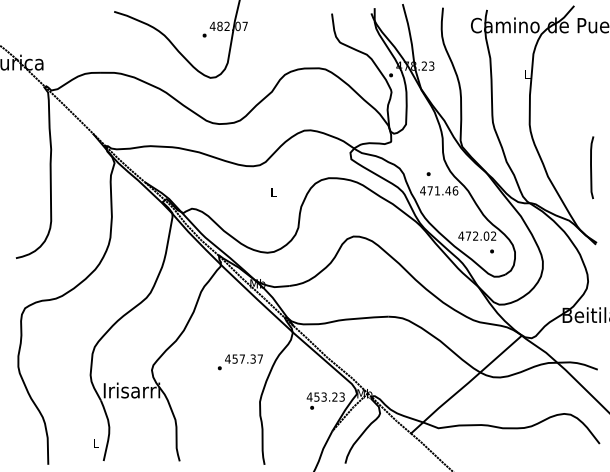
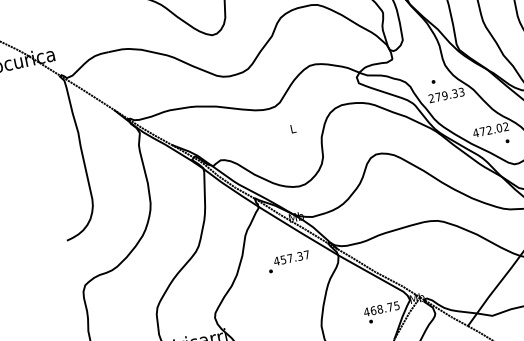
text: (439, 190) -> (446, 94), 471.46 -> 279.33
text: (239, 362) -> (288, 262), moved
text: (329, 396) -> (385, 307), 453.23 -> 468.75

